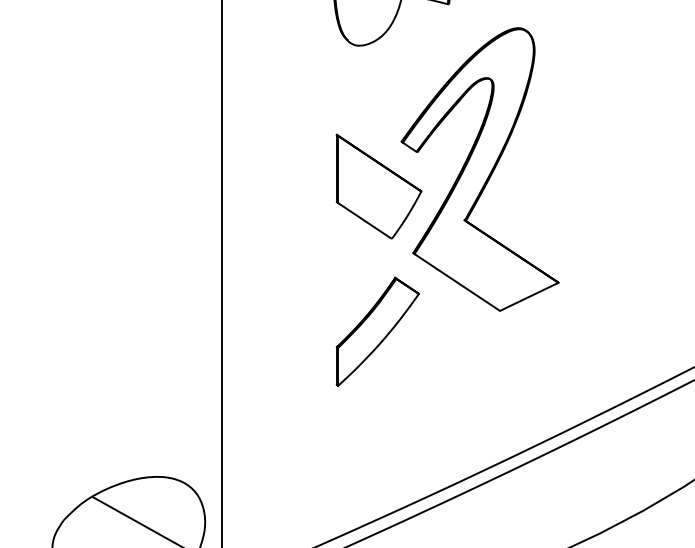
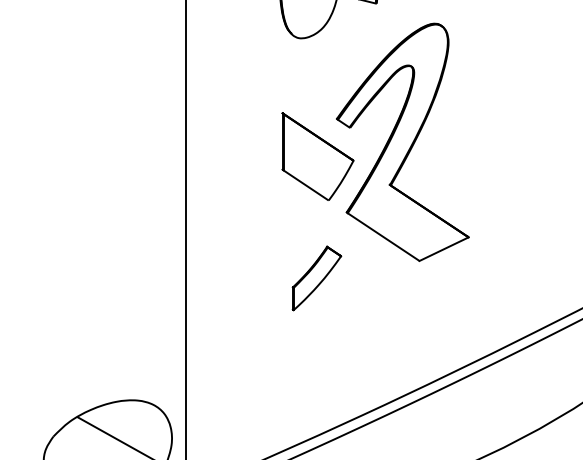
part: (377, 331) -> (316, 278), size x0.7

